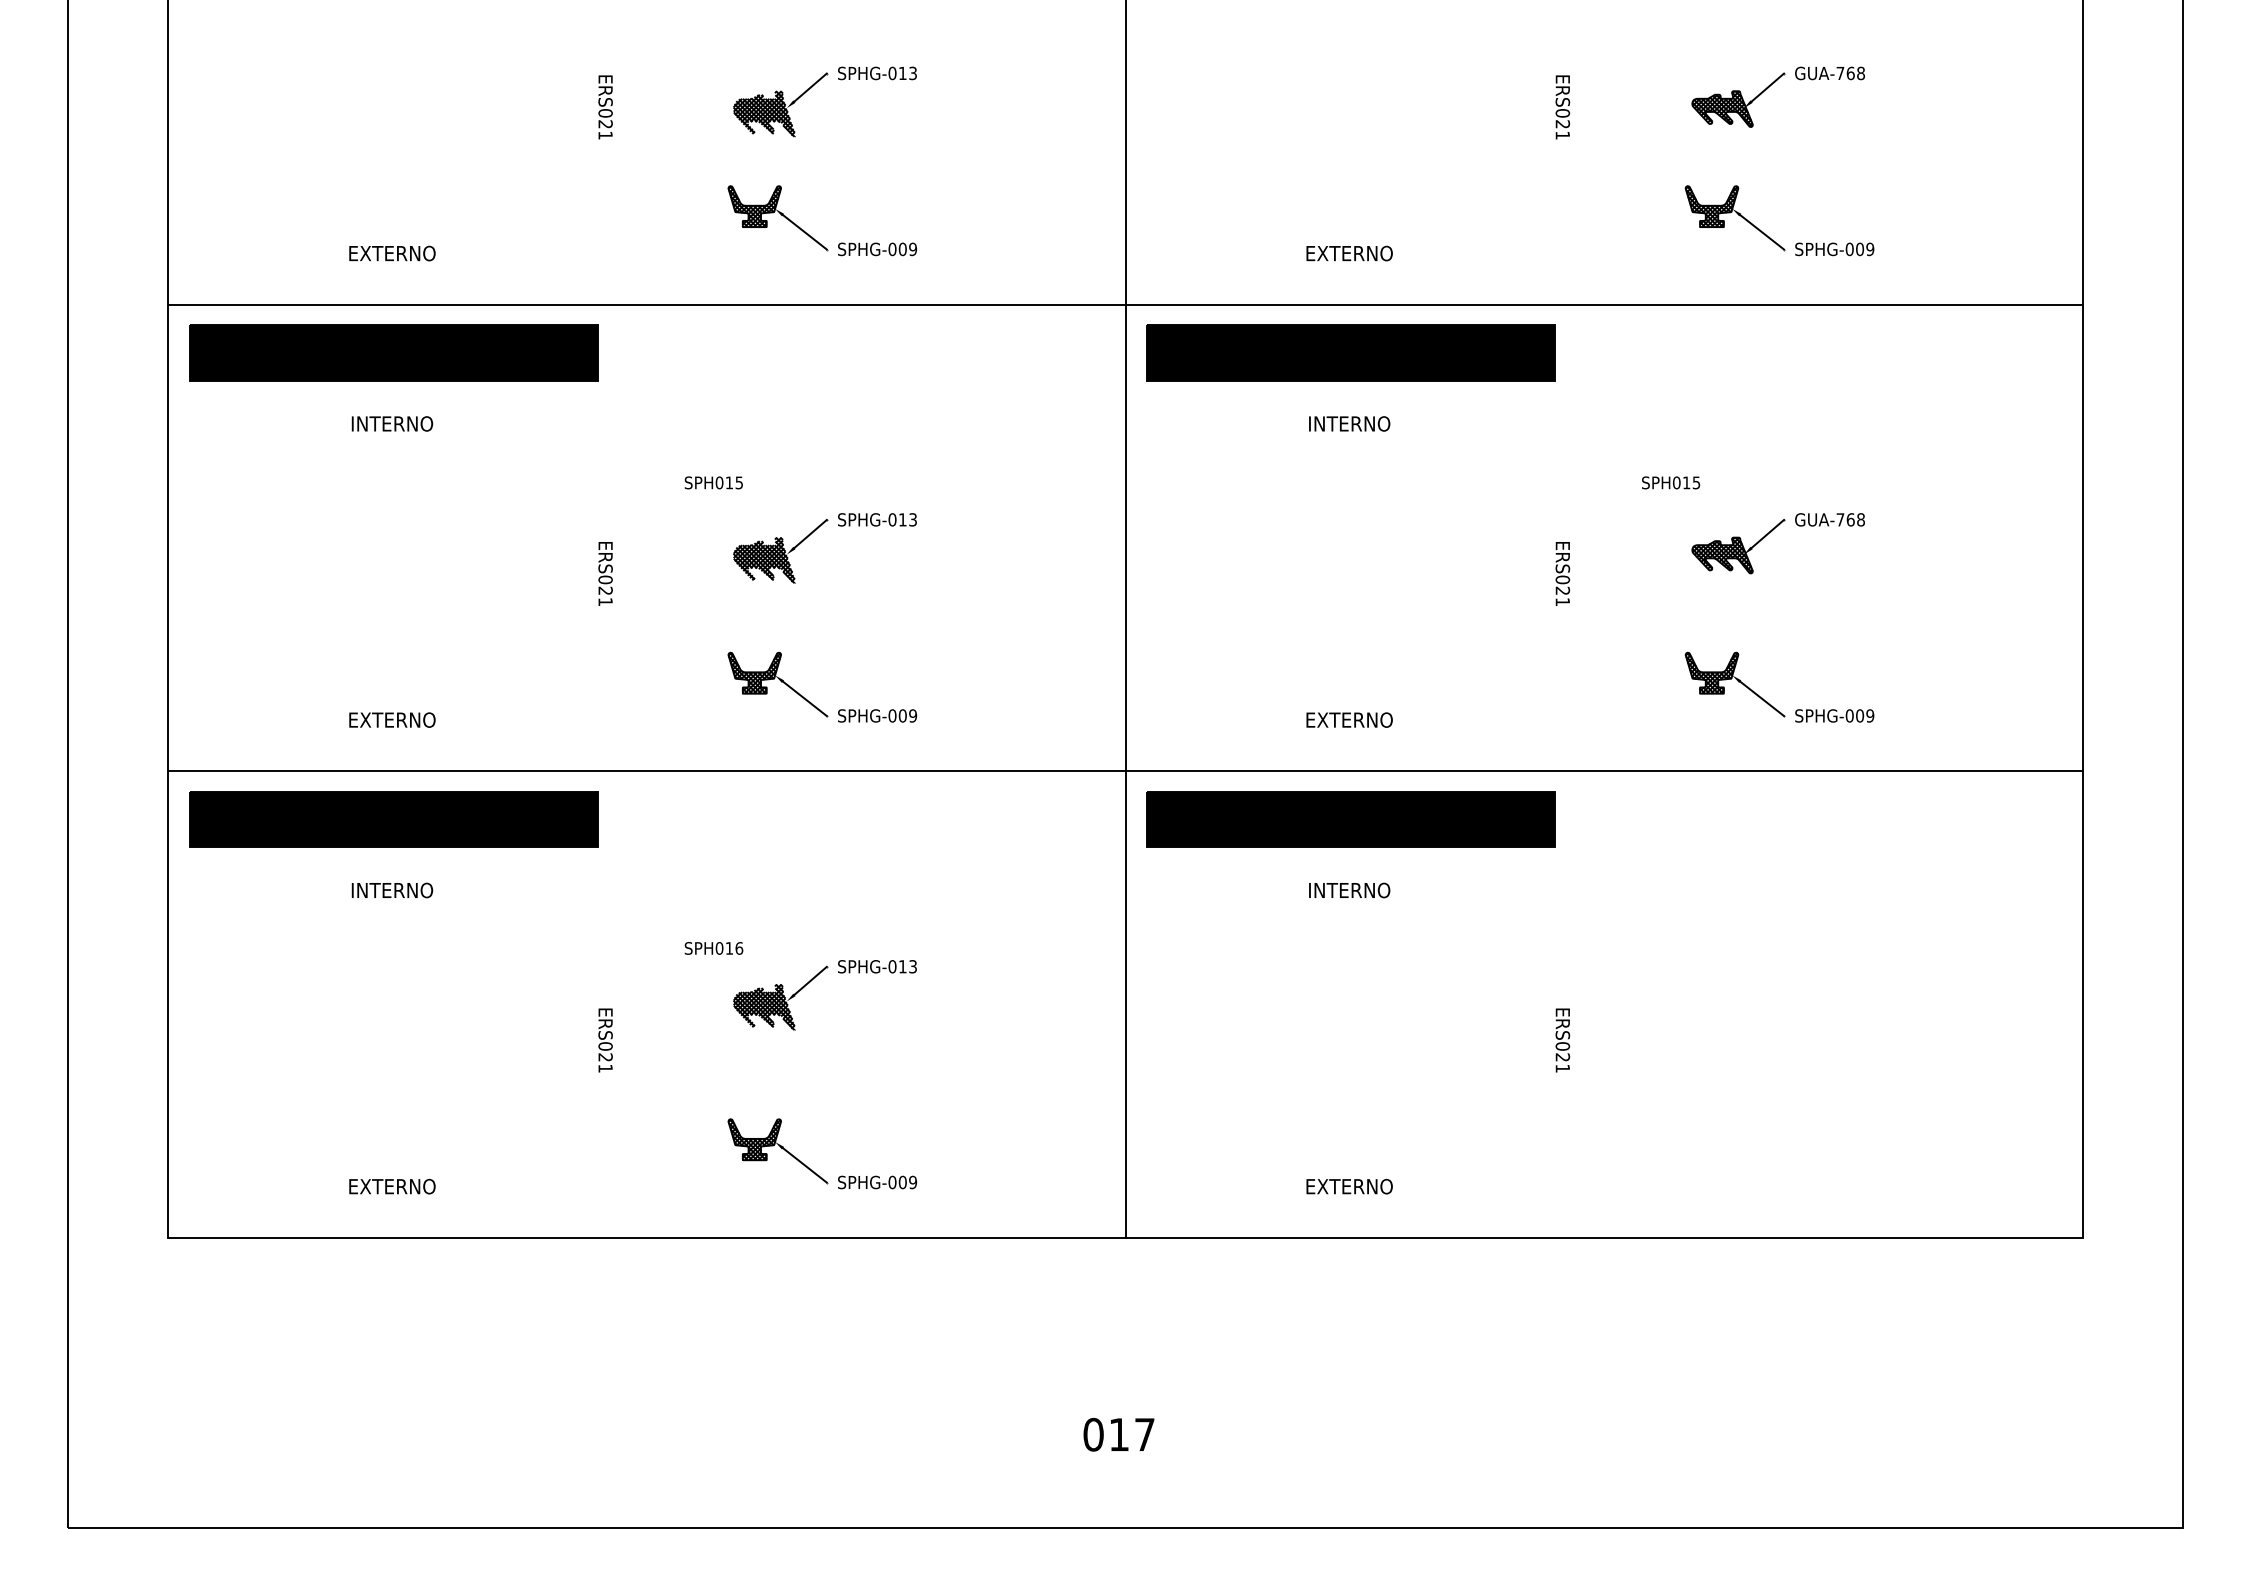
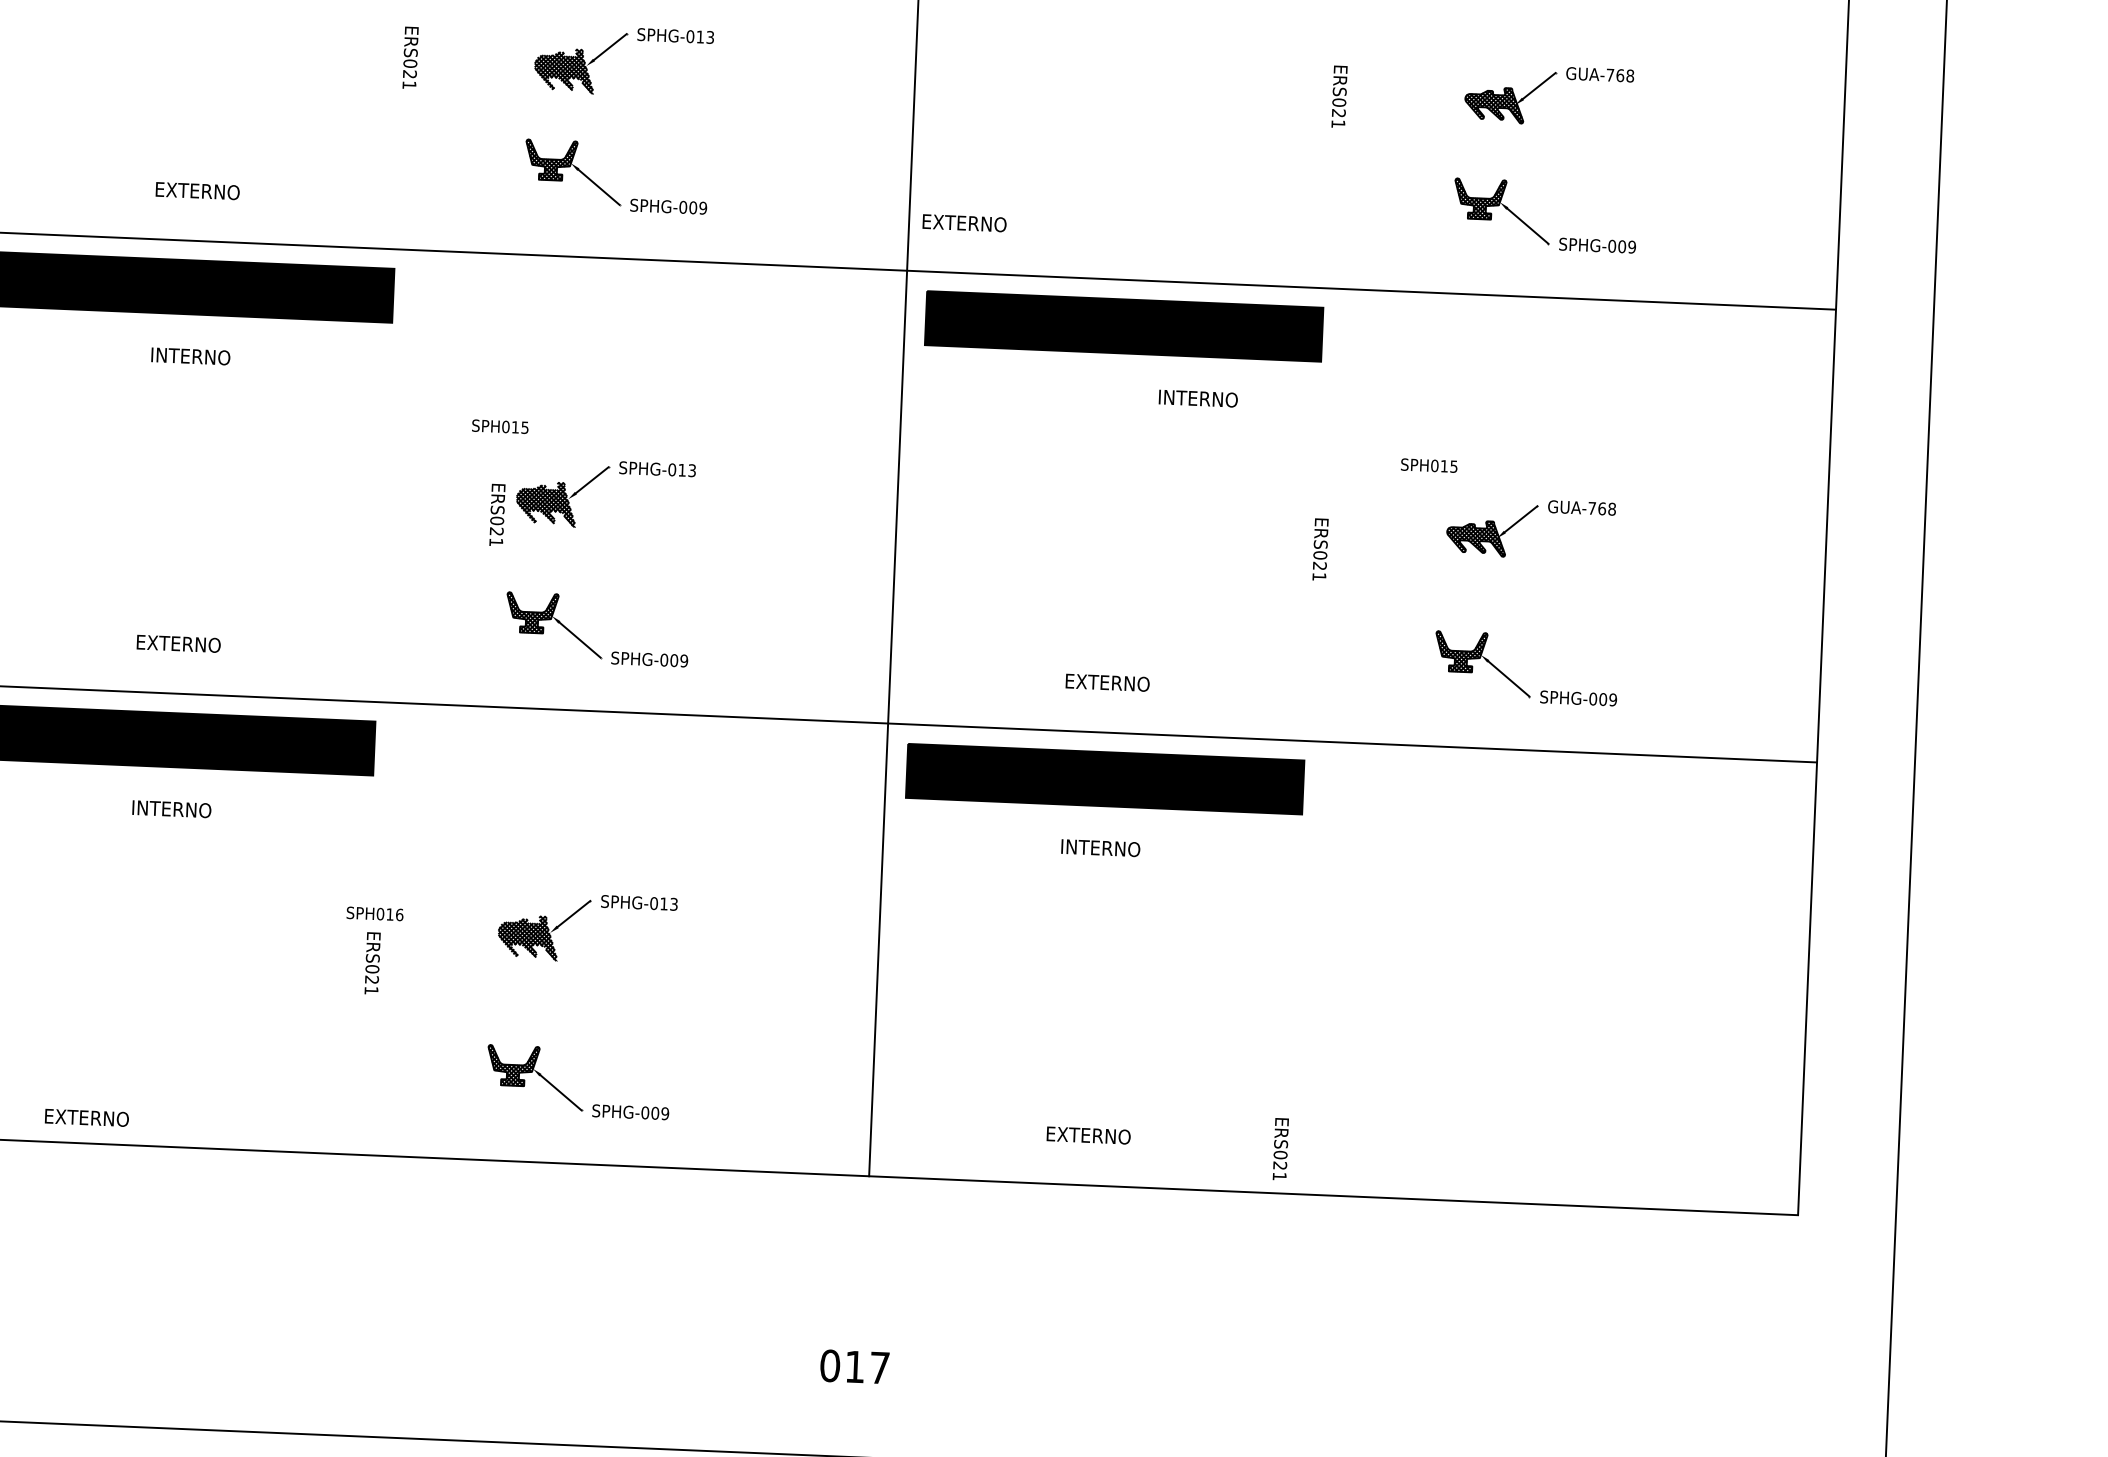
text: (1349, 253) -> (964, 223), moved
text: (1349, 423) -> (1198, 398), moved
text: (605, 573) -> (497, 514), moved
text: (713, 948) -> (374, 913), moved
text: (1562, 1040) -> (1280, 1149), moved
text: (392, 1186) -> (87, 1117), moved

